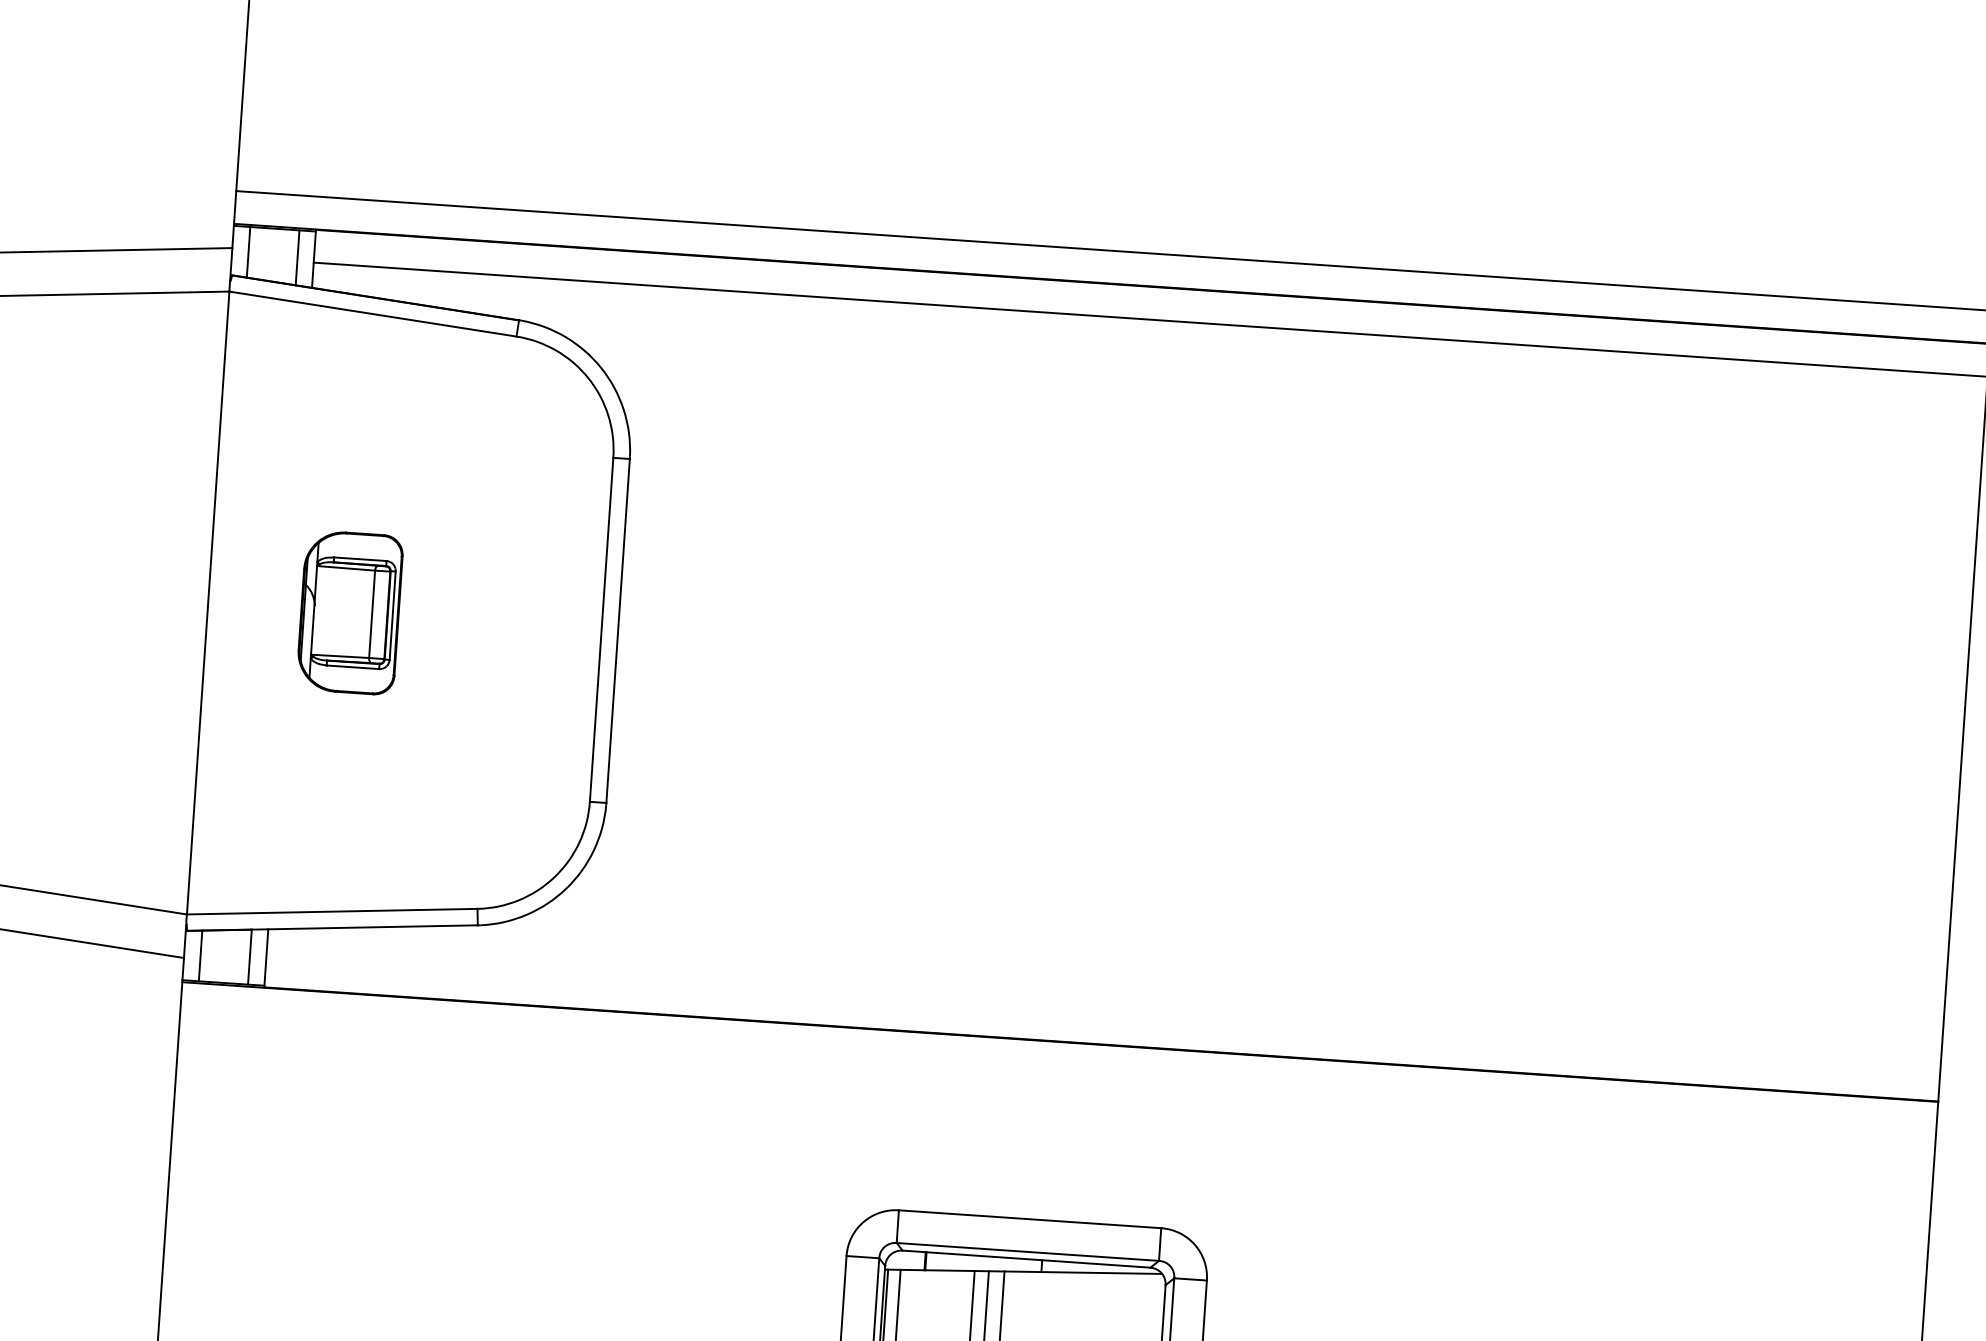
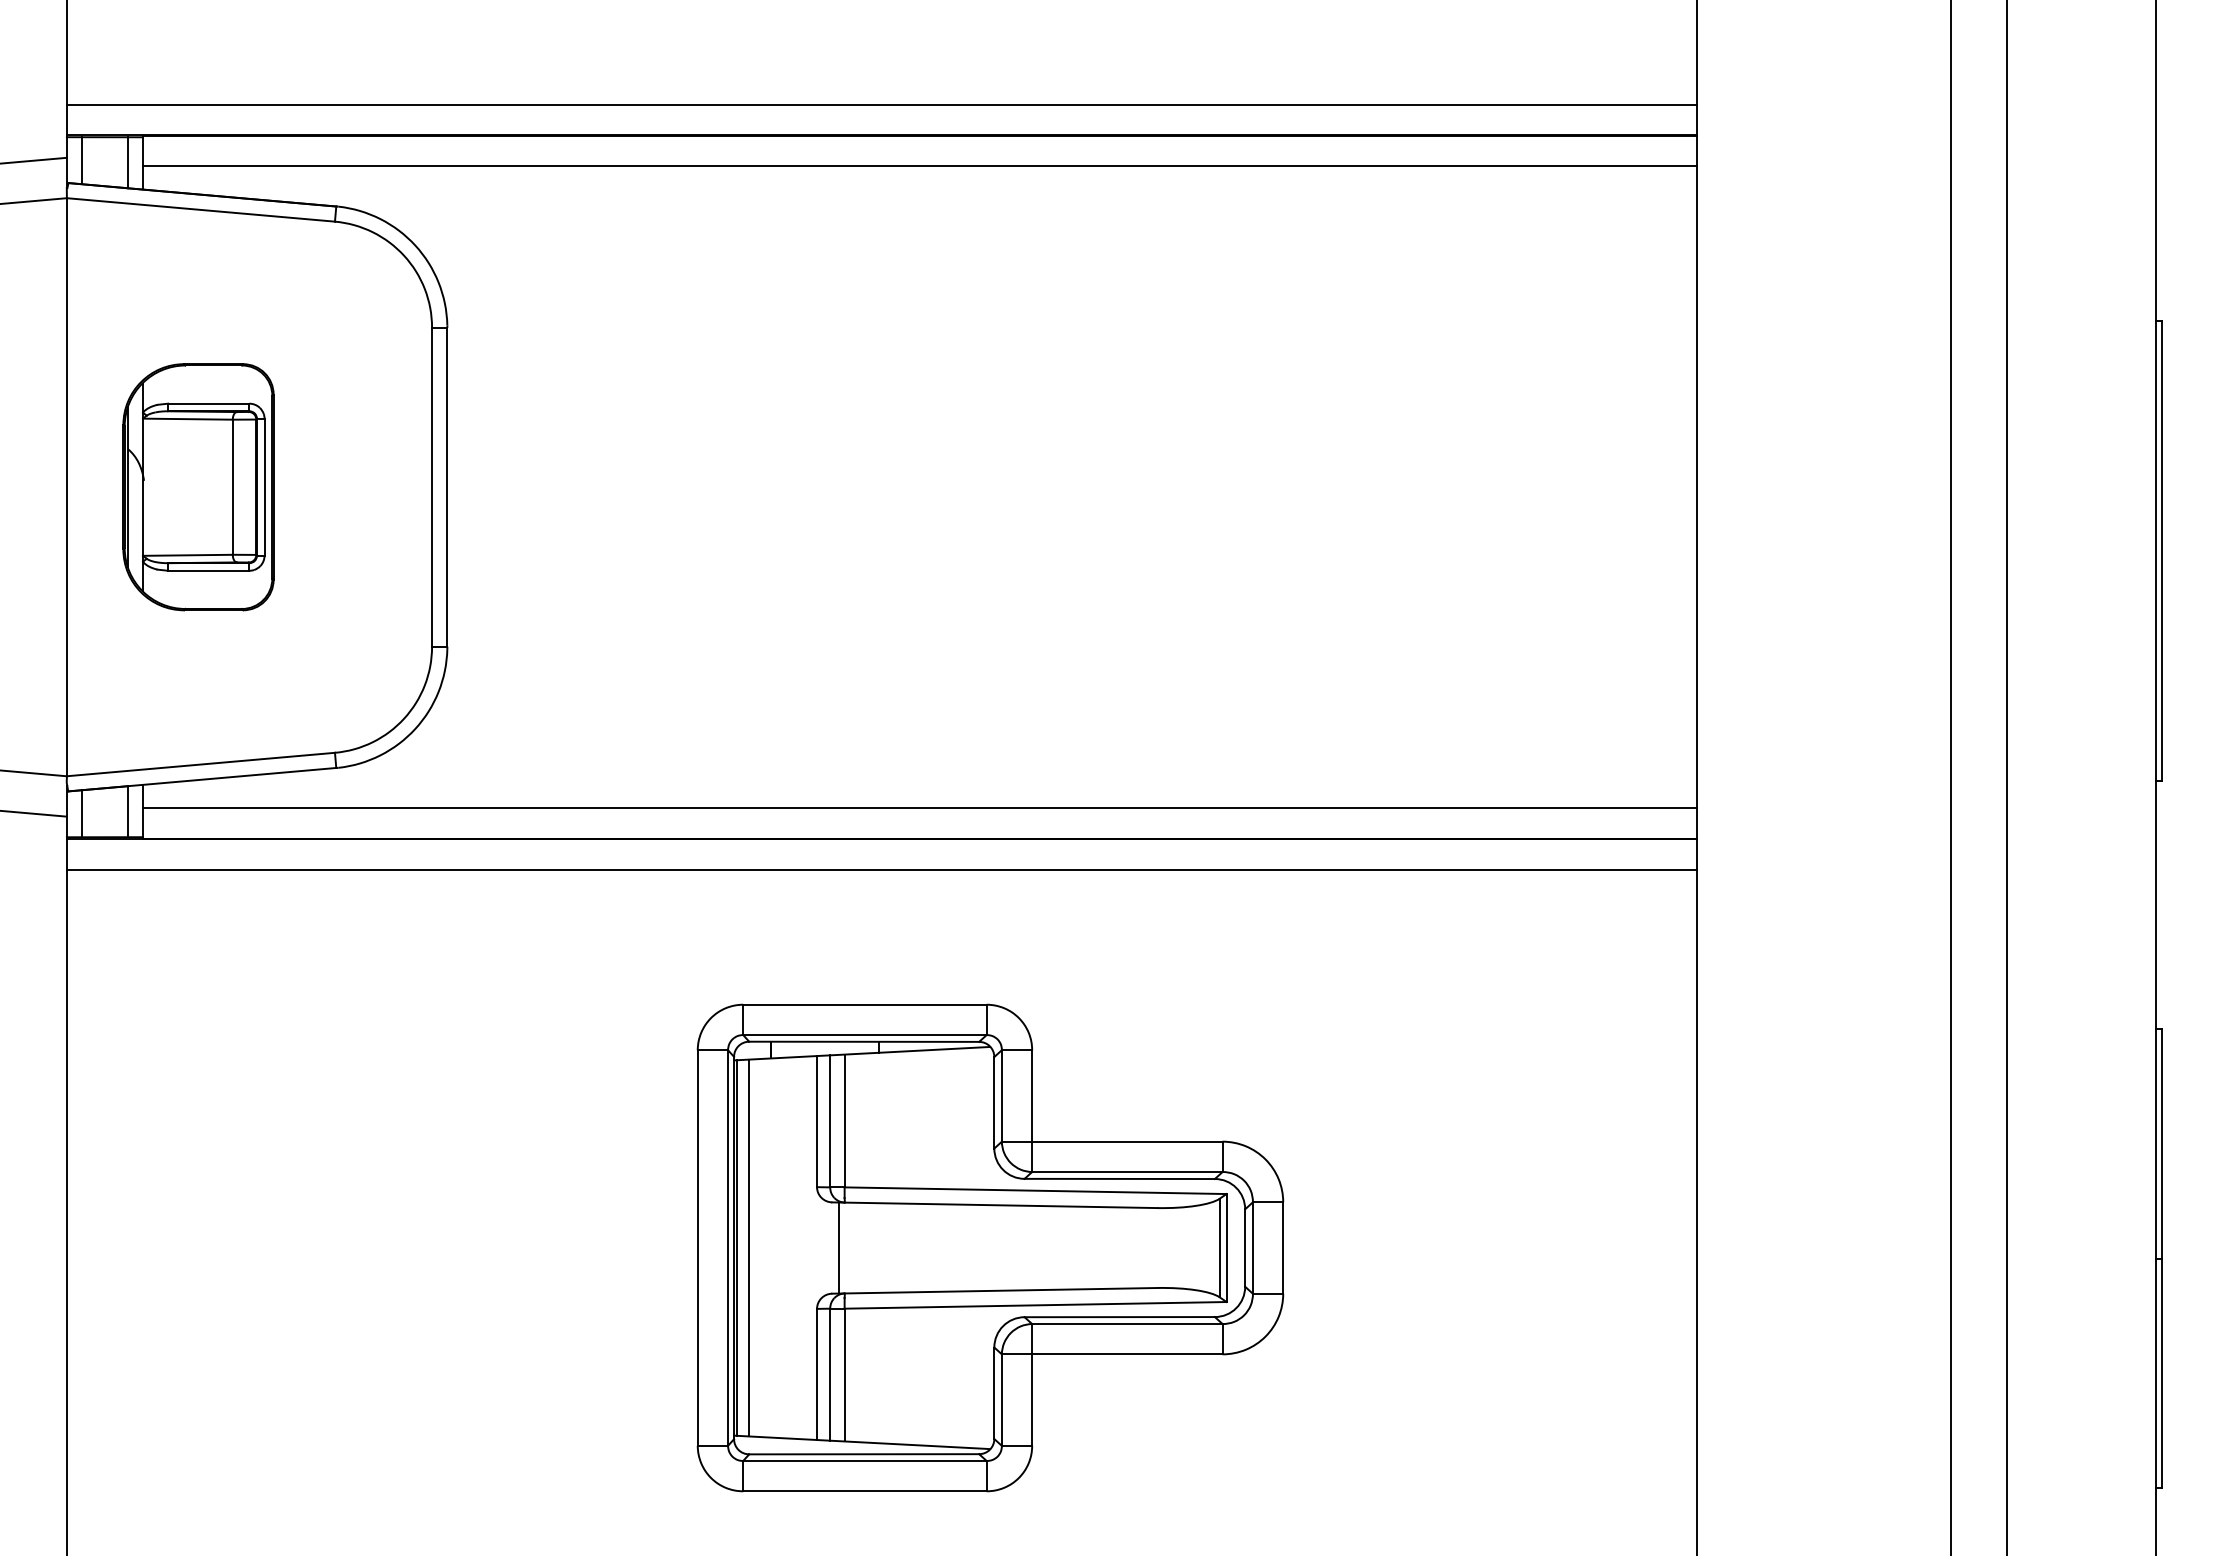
part: (349, 612) -> (198, 487), size x1.67
line: (1103, 1011) -> (919, 808), added
line: (1057, 1074) -> (881, 869), added

